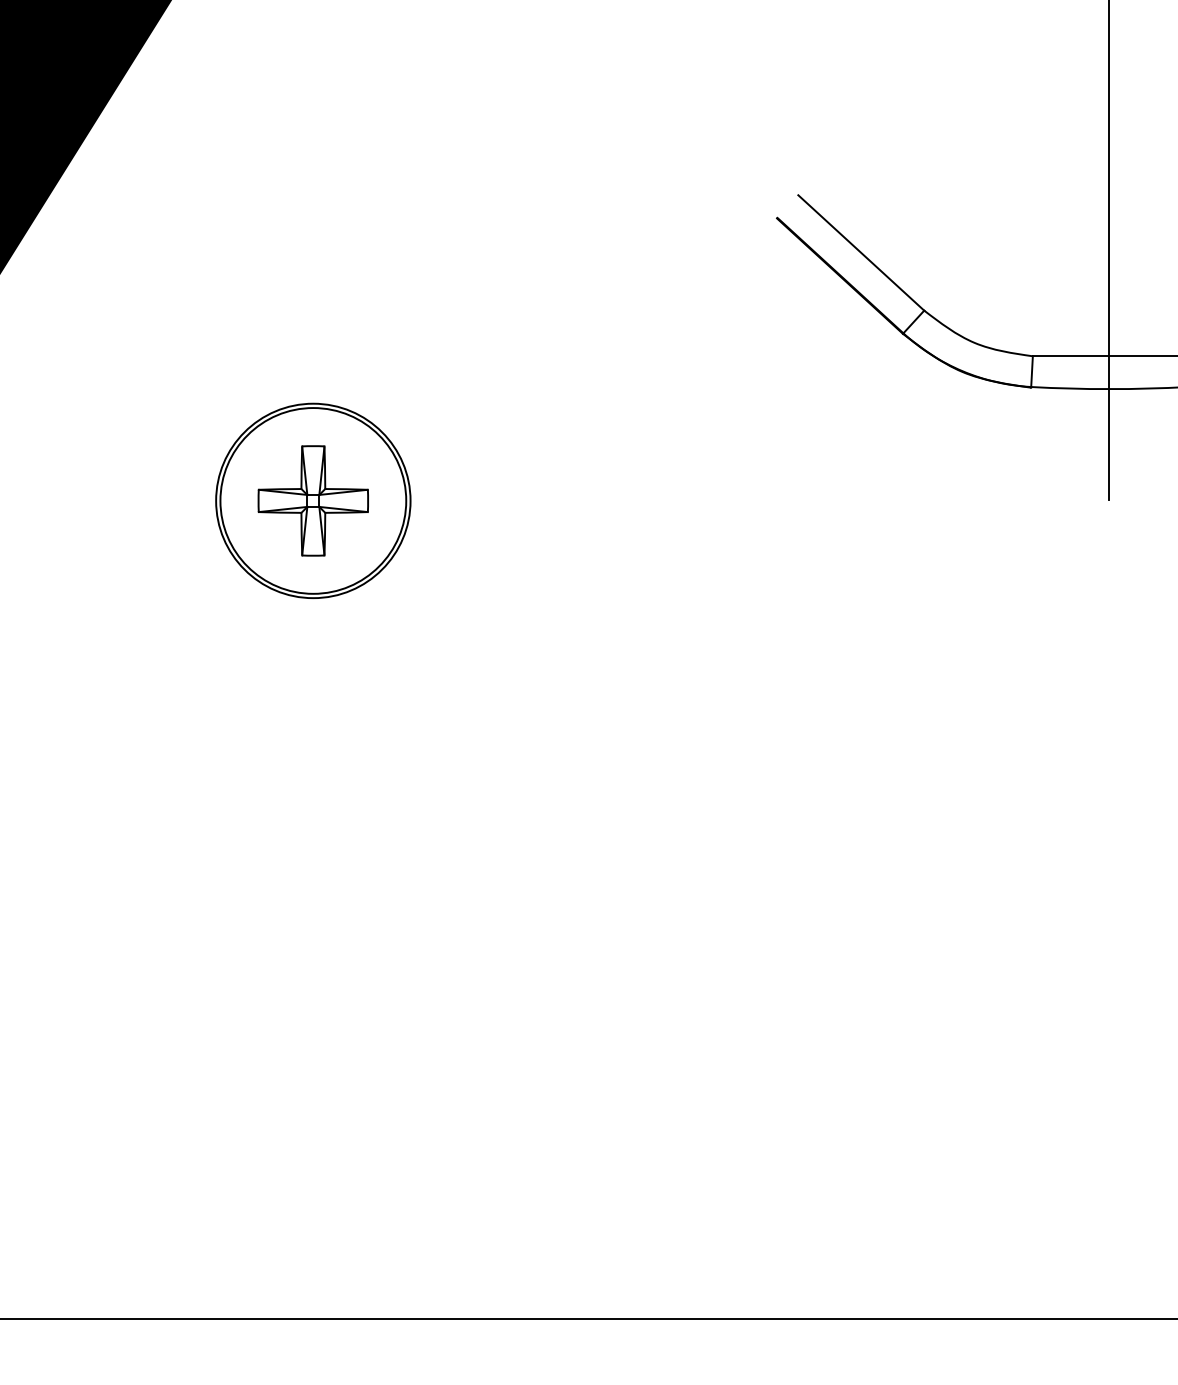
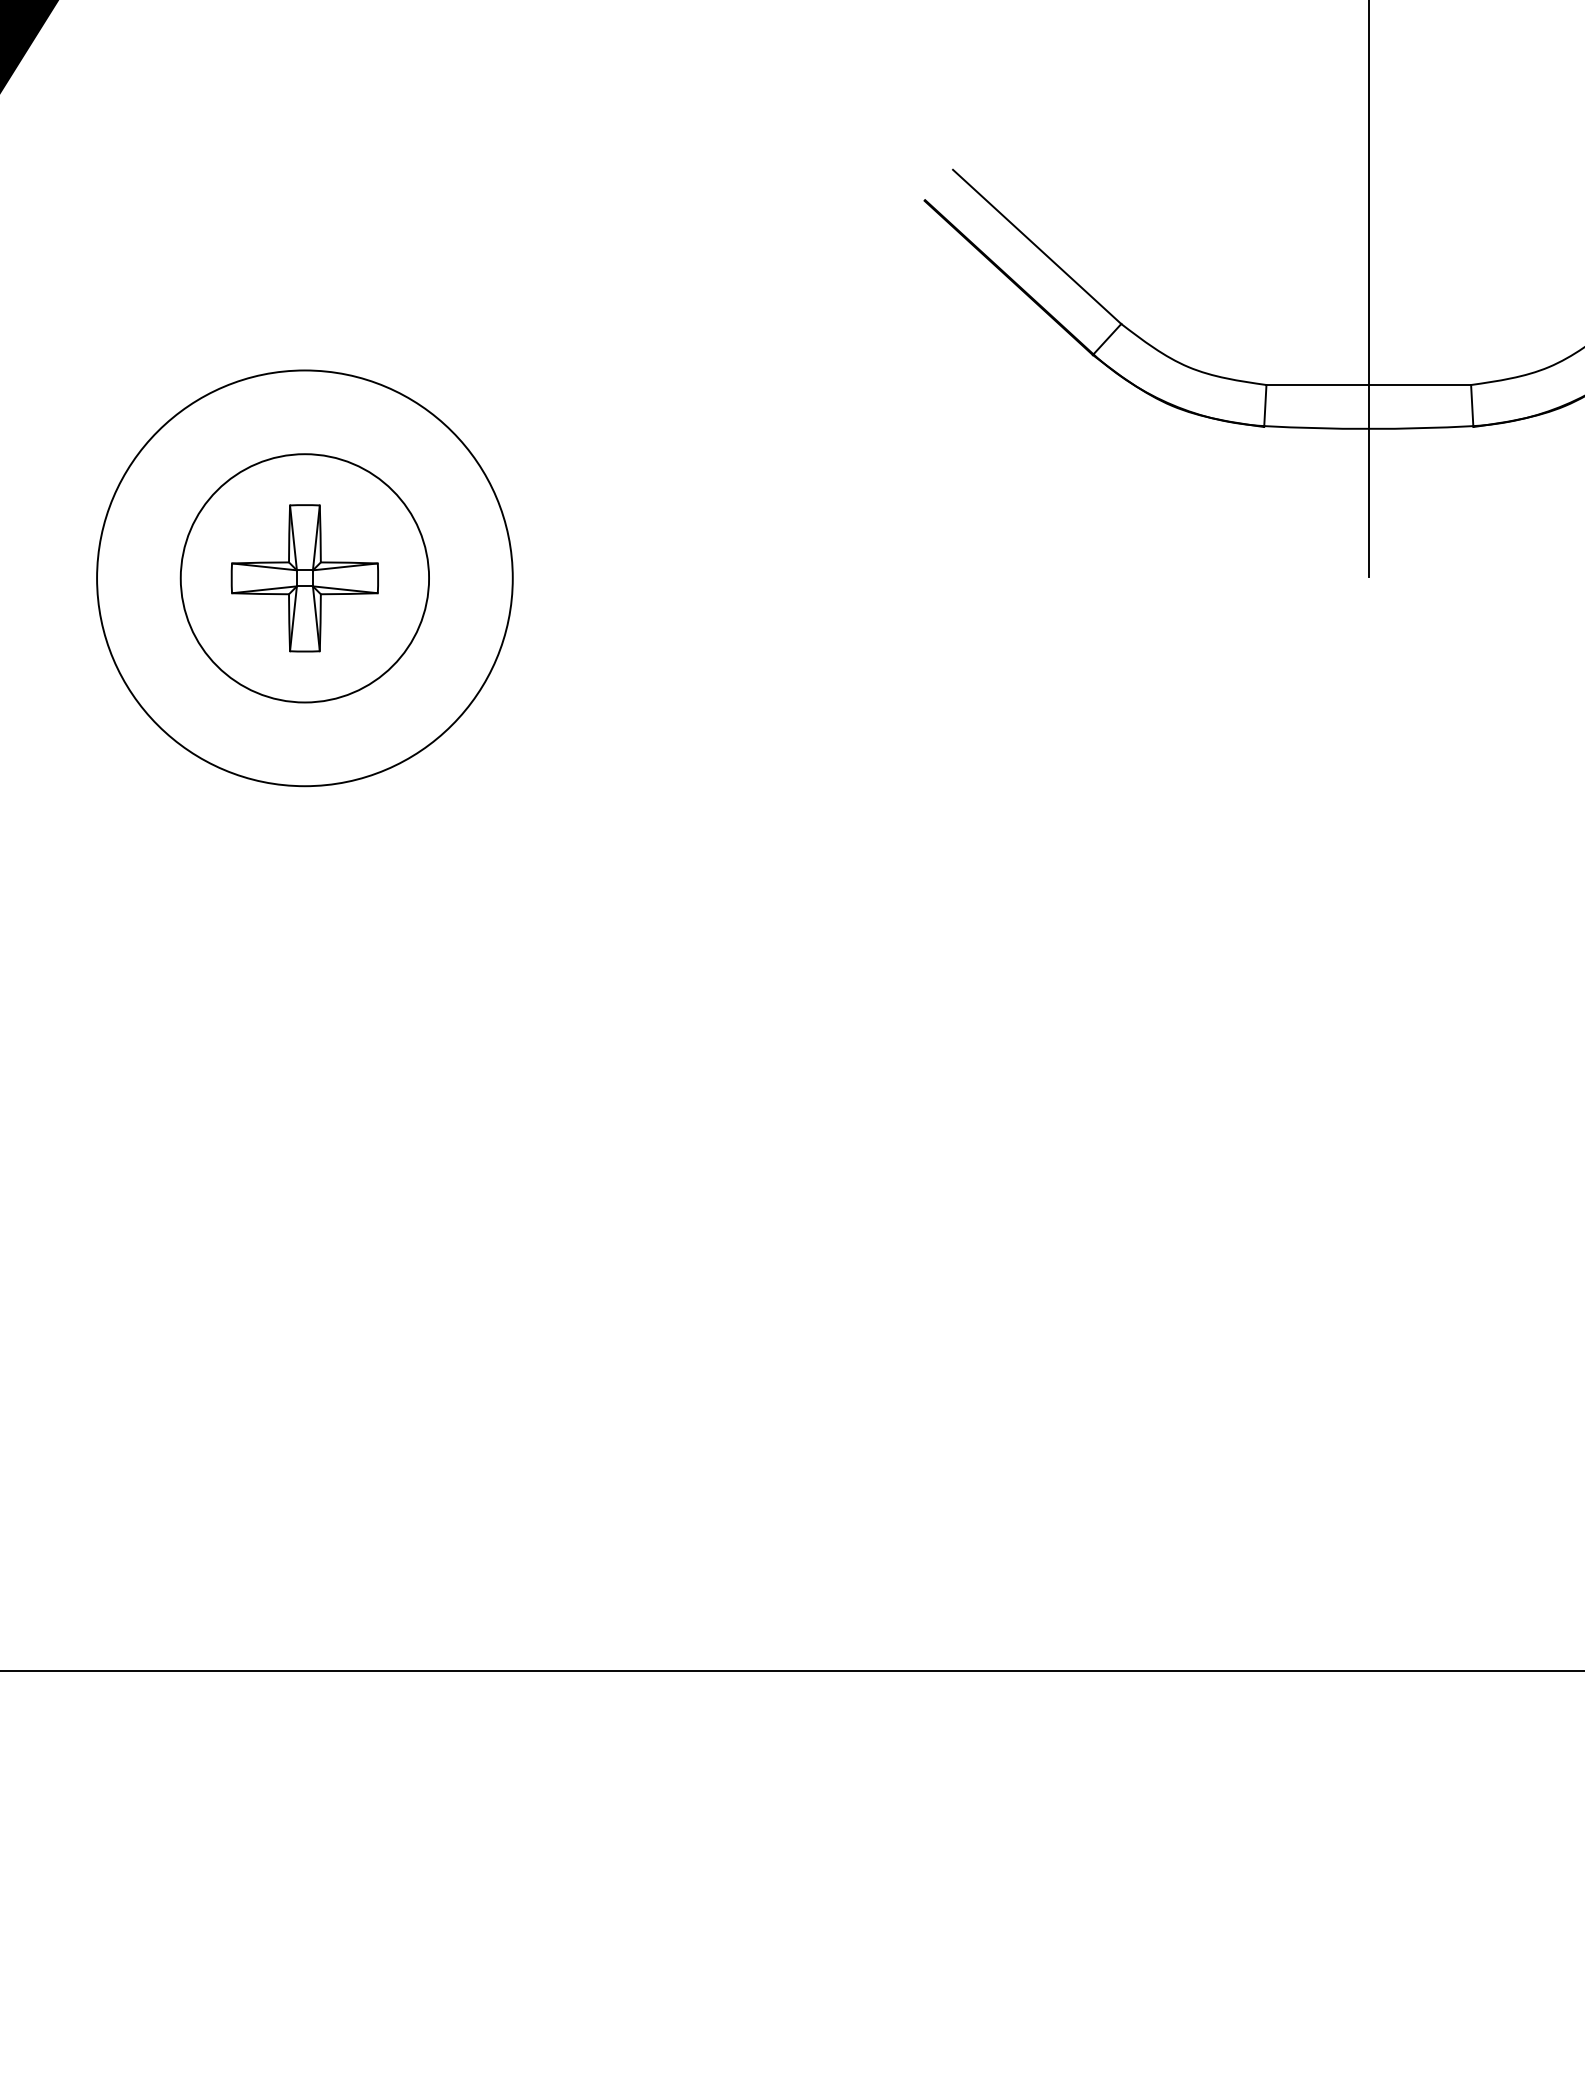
circle: (313, 501) -> (304, 578), size x1.6

